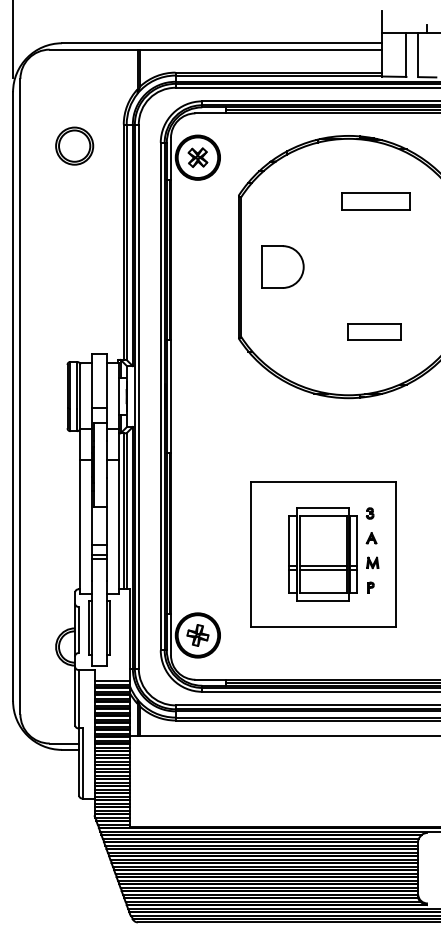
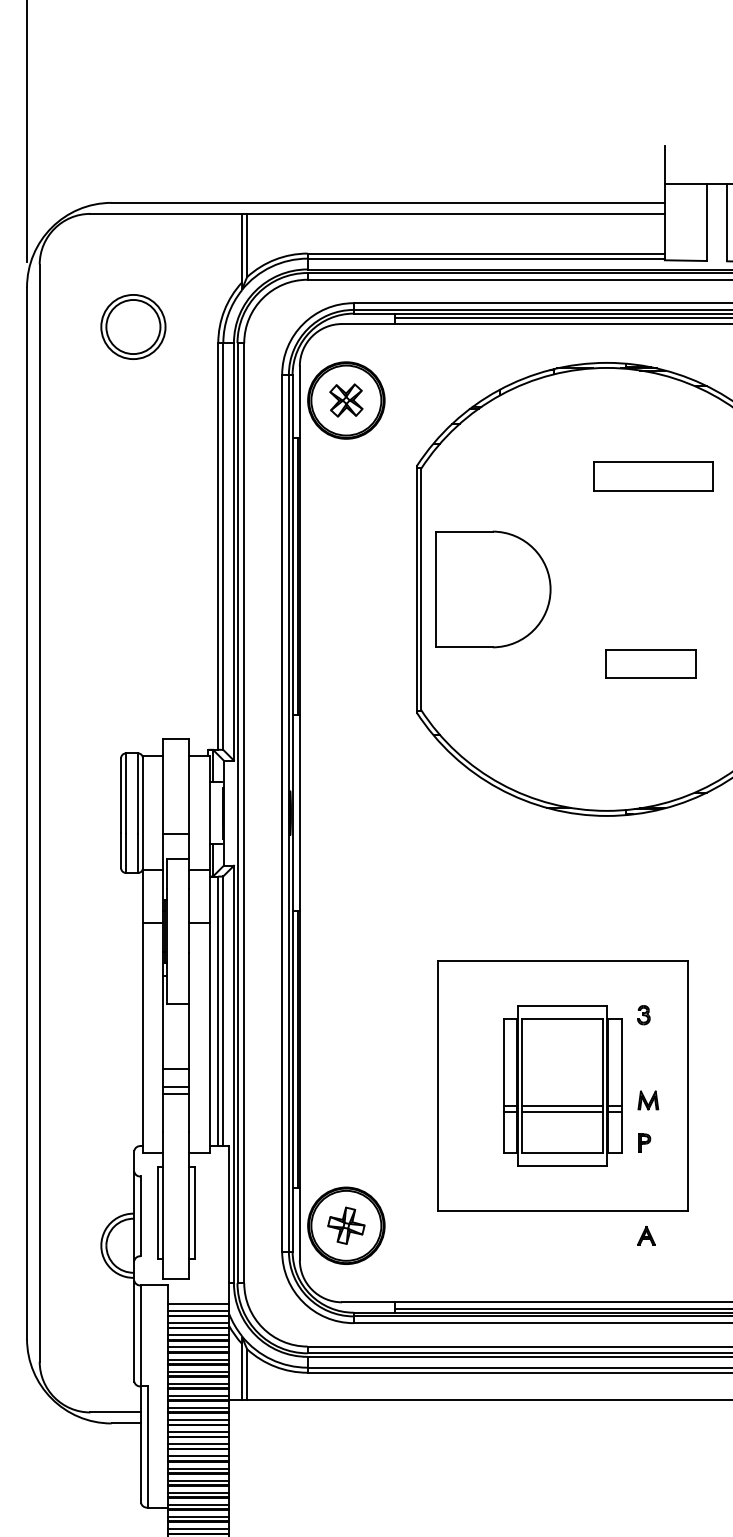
part: (74, 145) -> (133, 325), moved
part: (282, 266) -> (492, 588), size x1.6
part: (374, 331) -> (651, 662), moved
part: (371, 538) -> (646, 1236), moved

